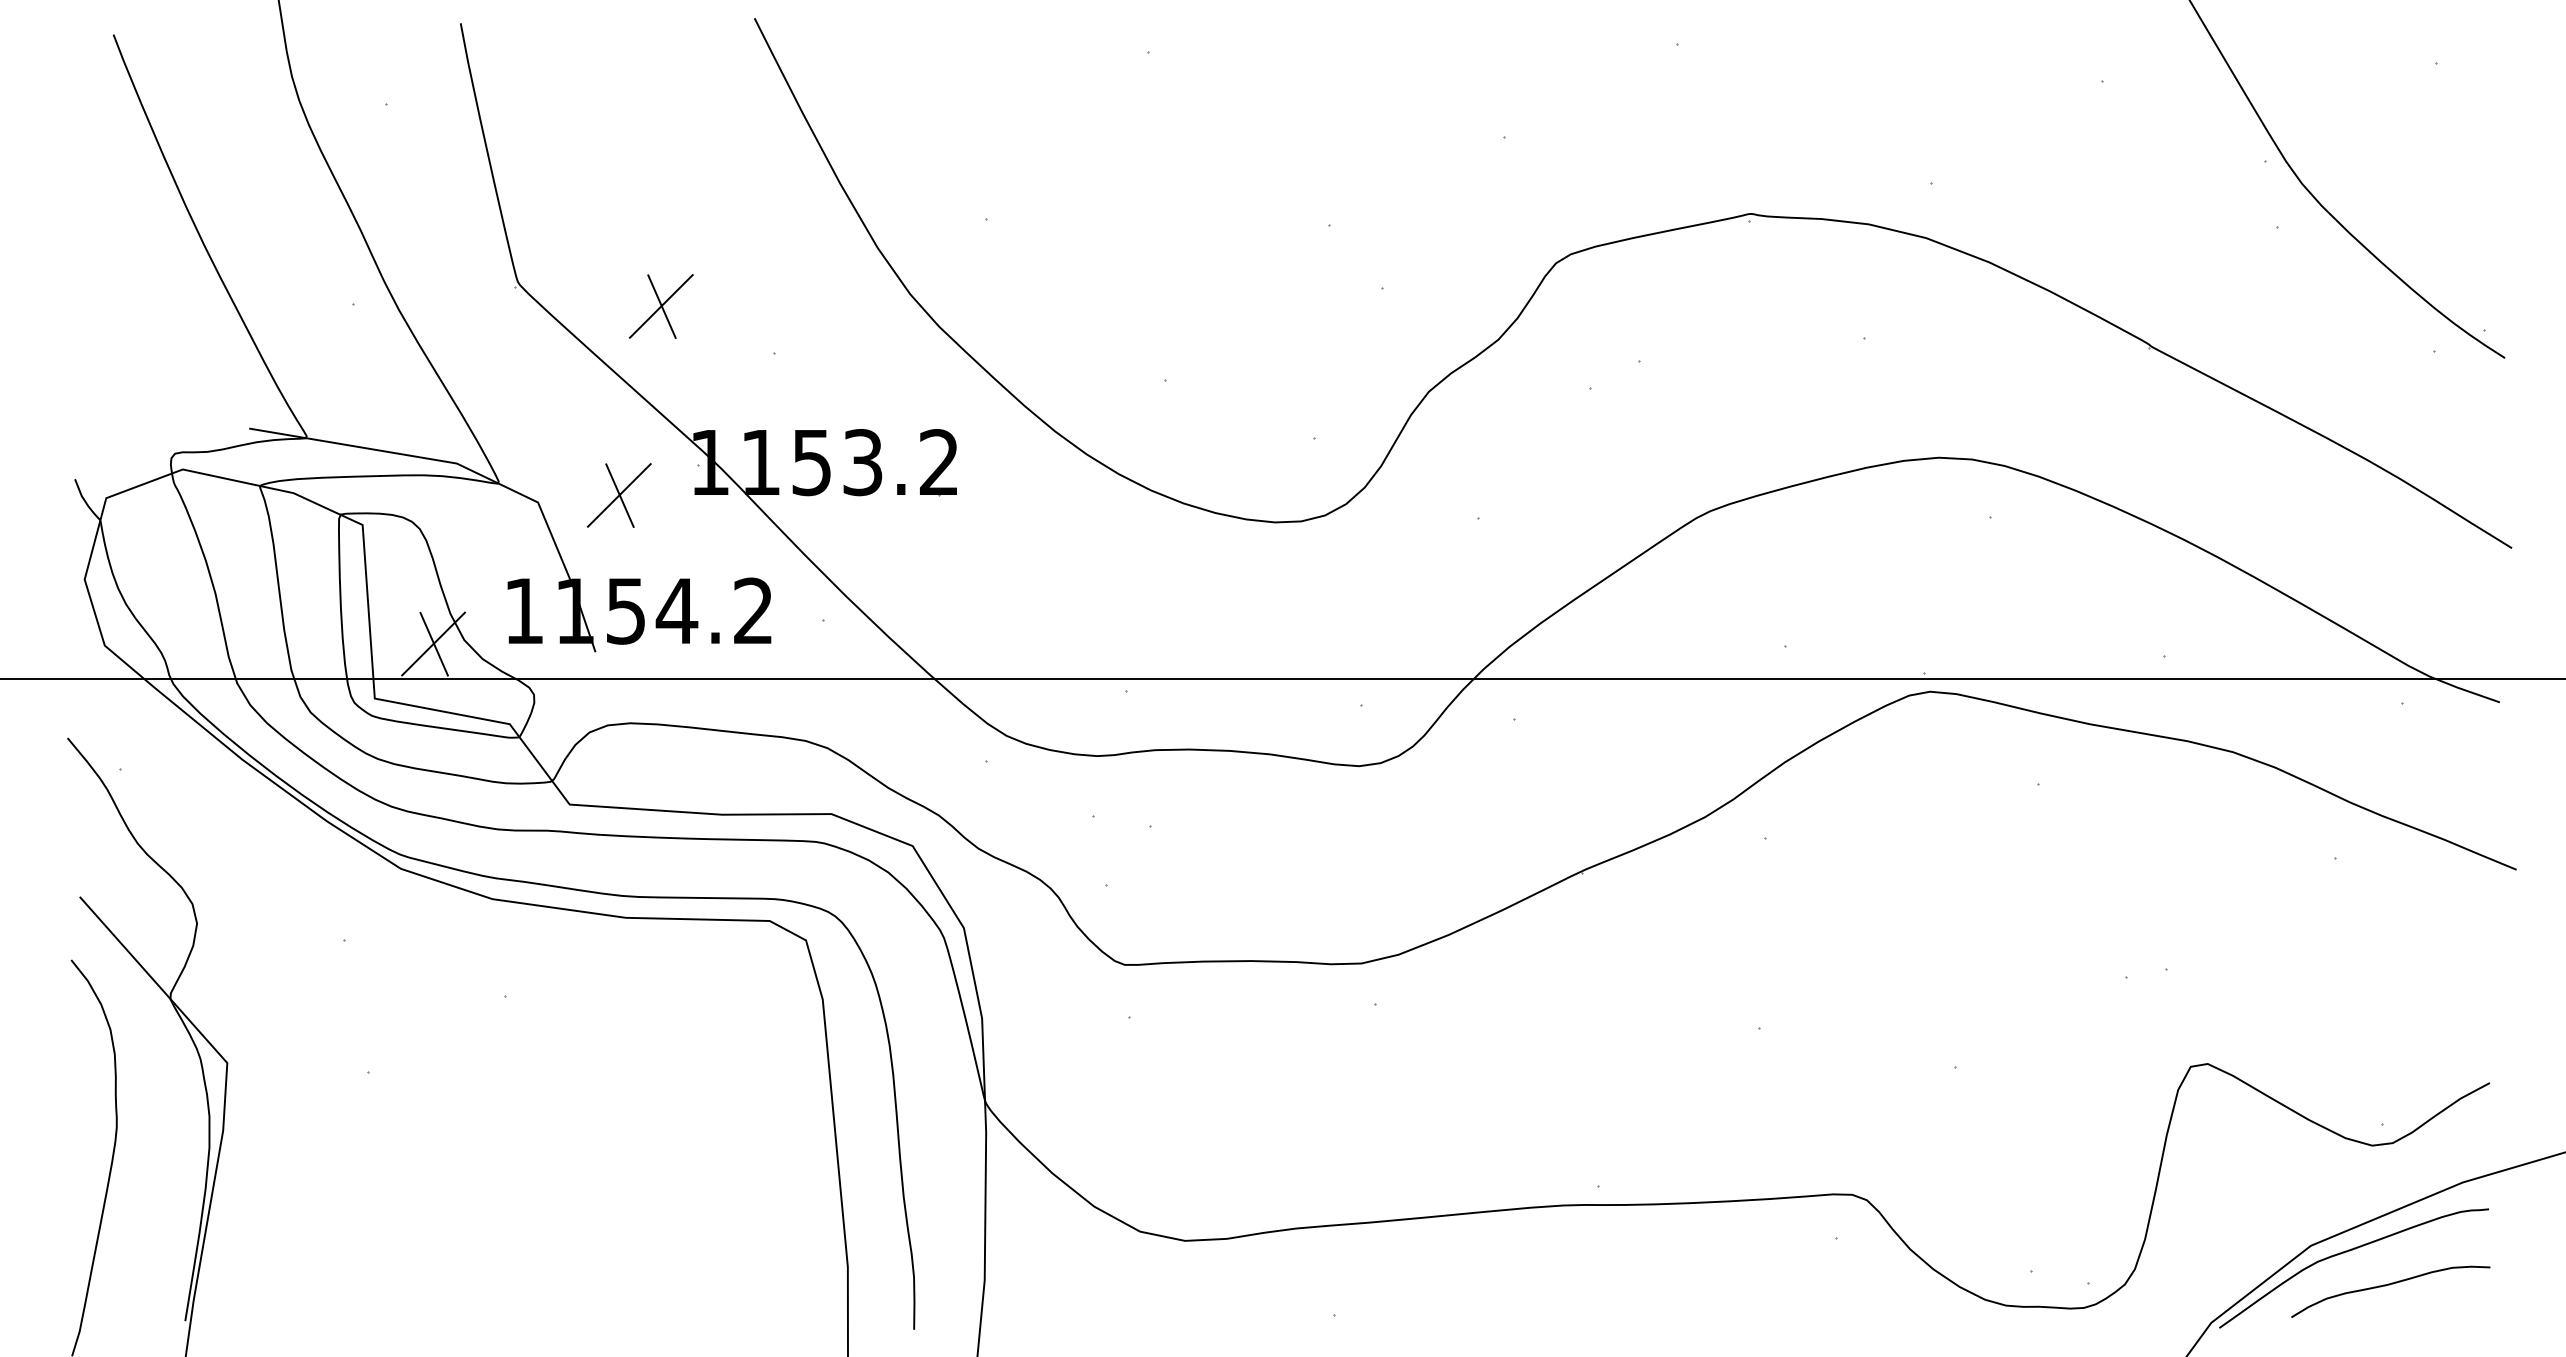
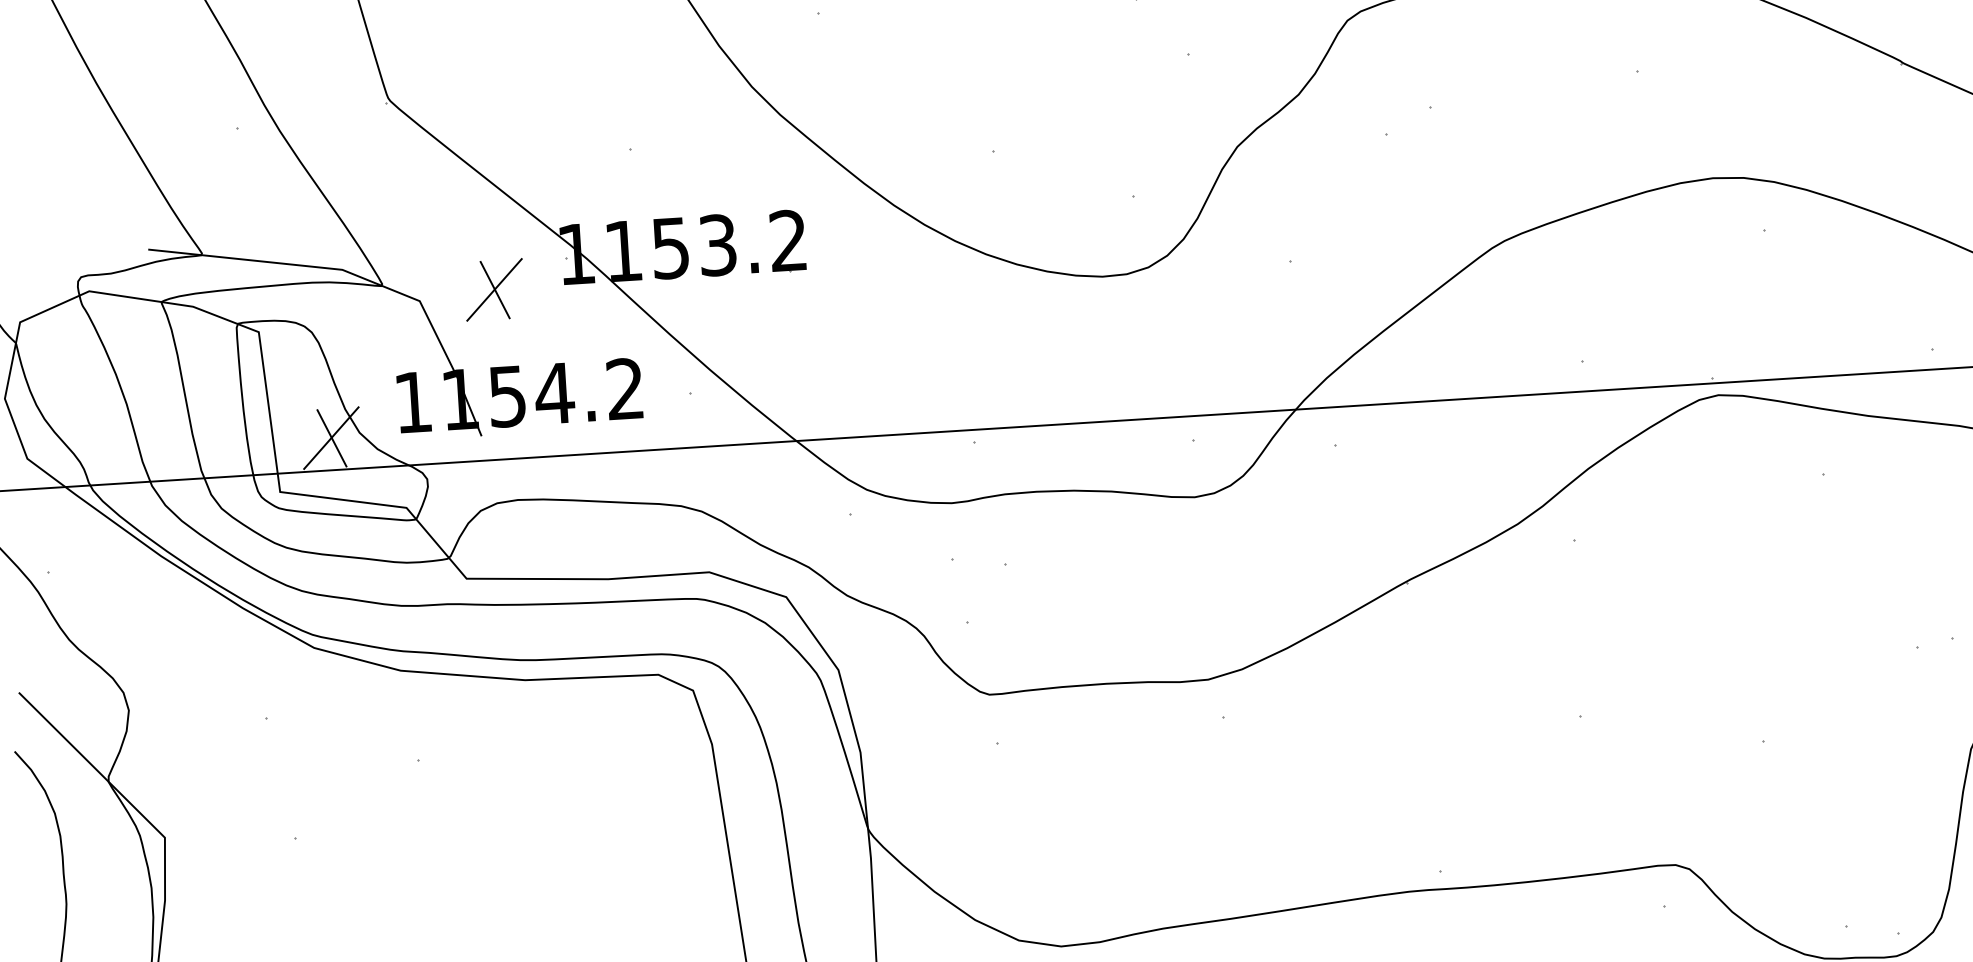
part: (660, 306) -> (521, 112), removed

